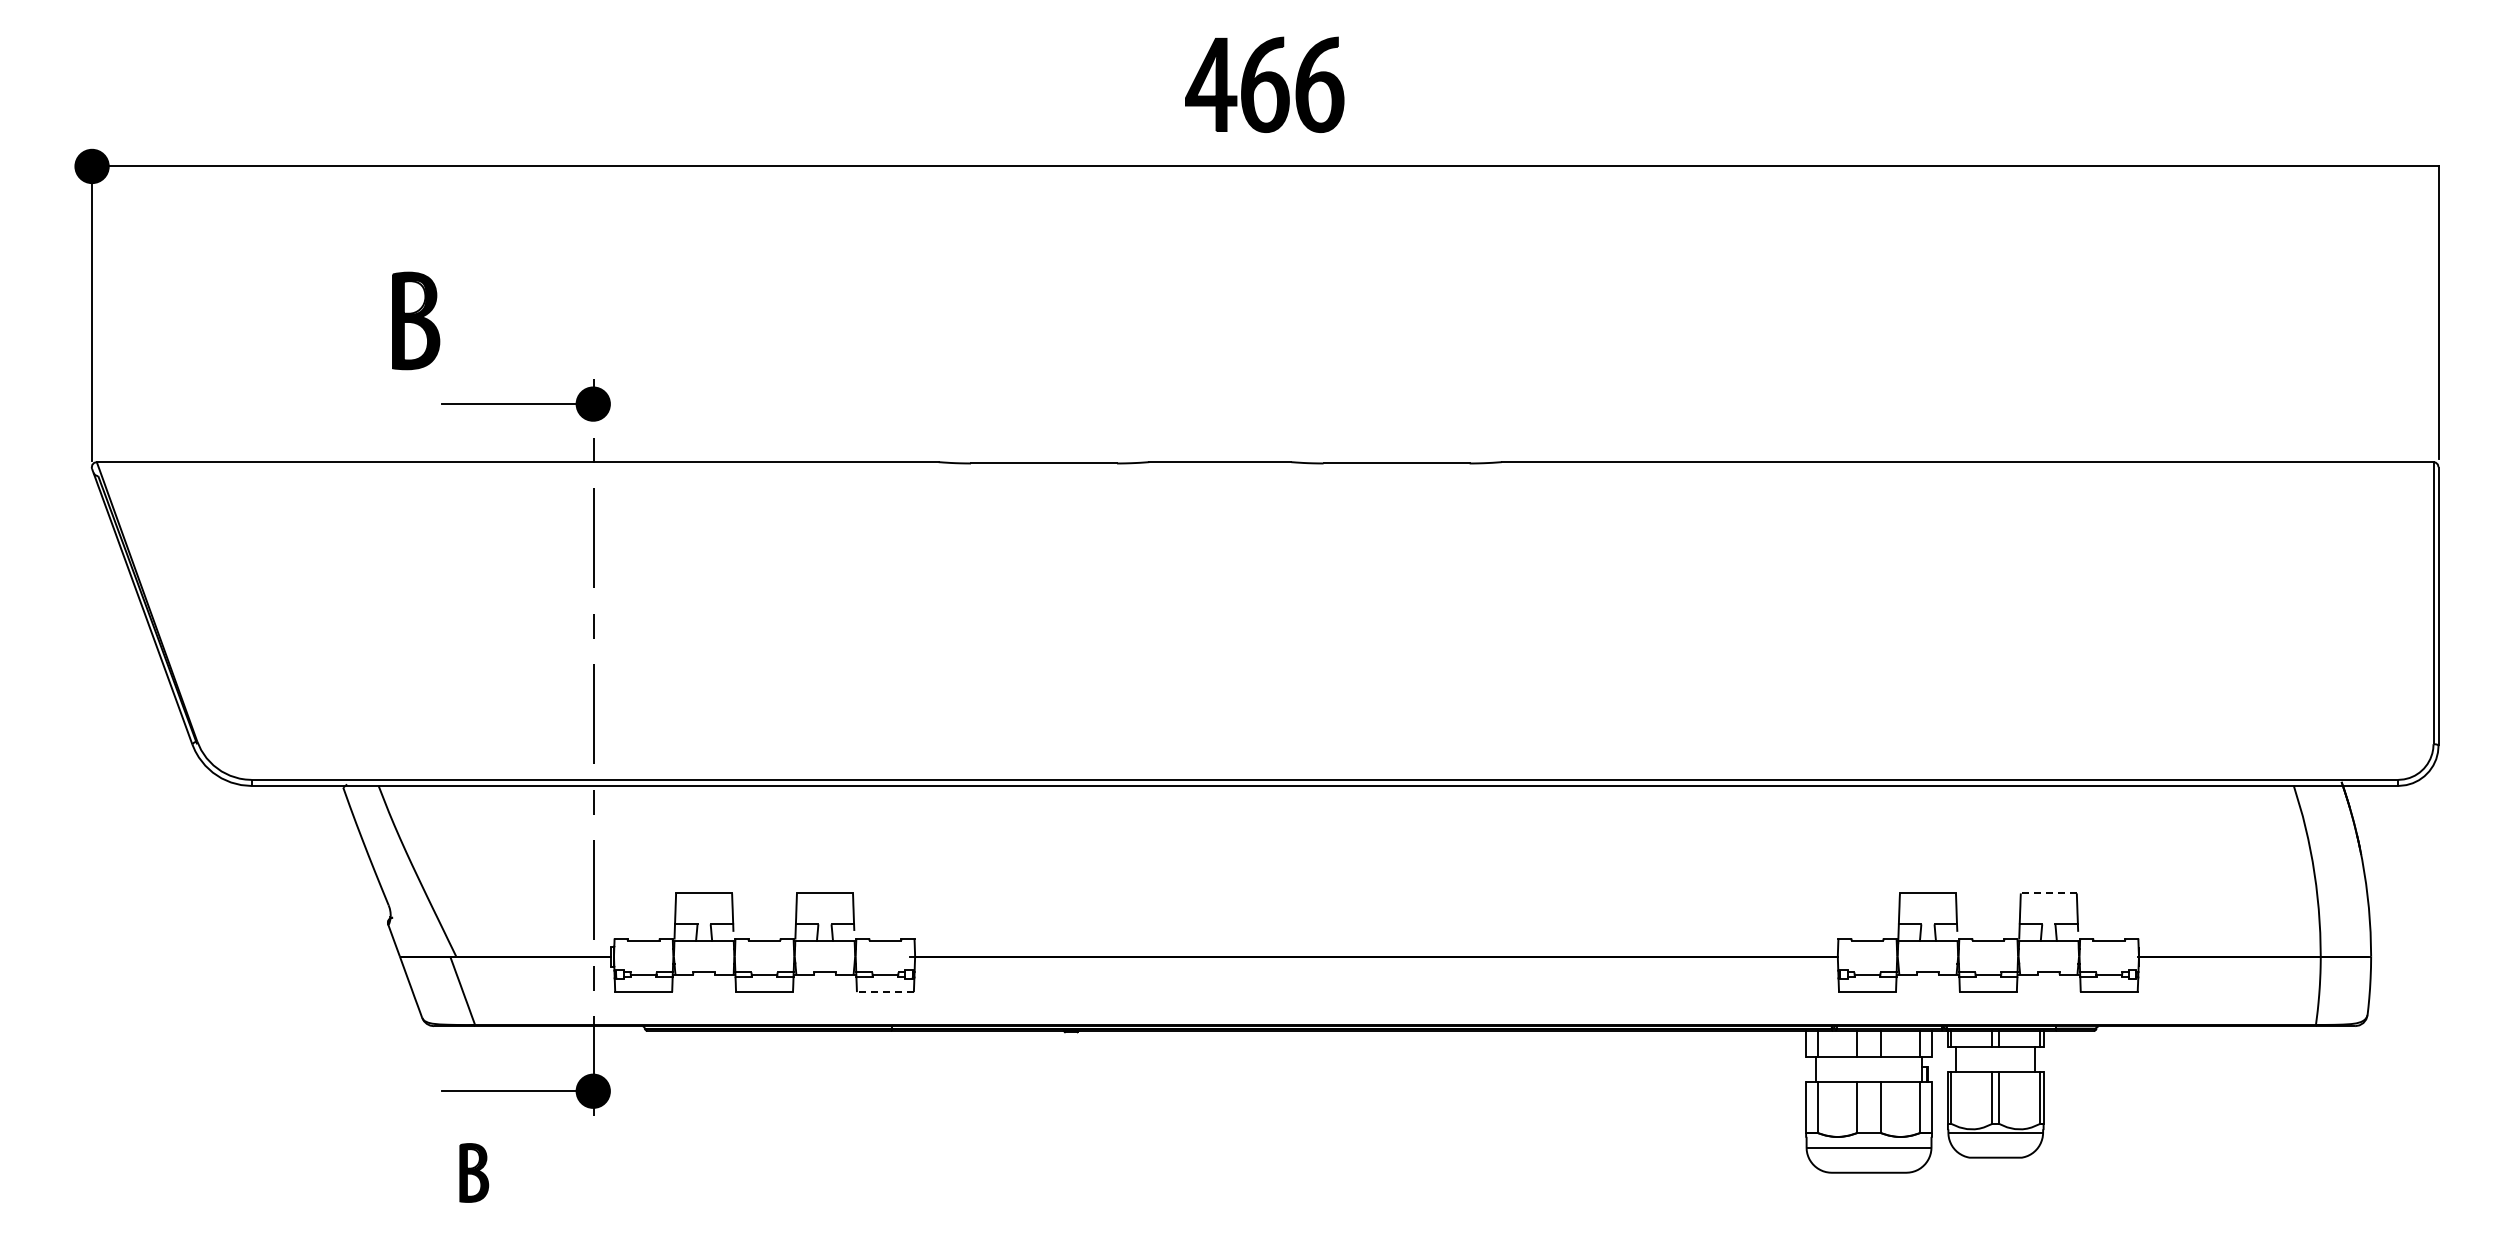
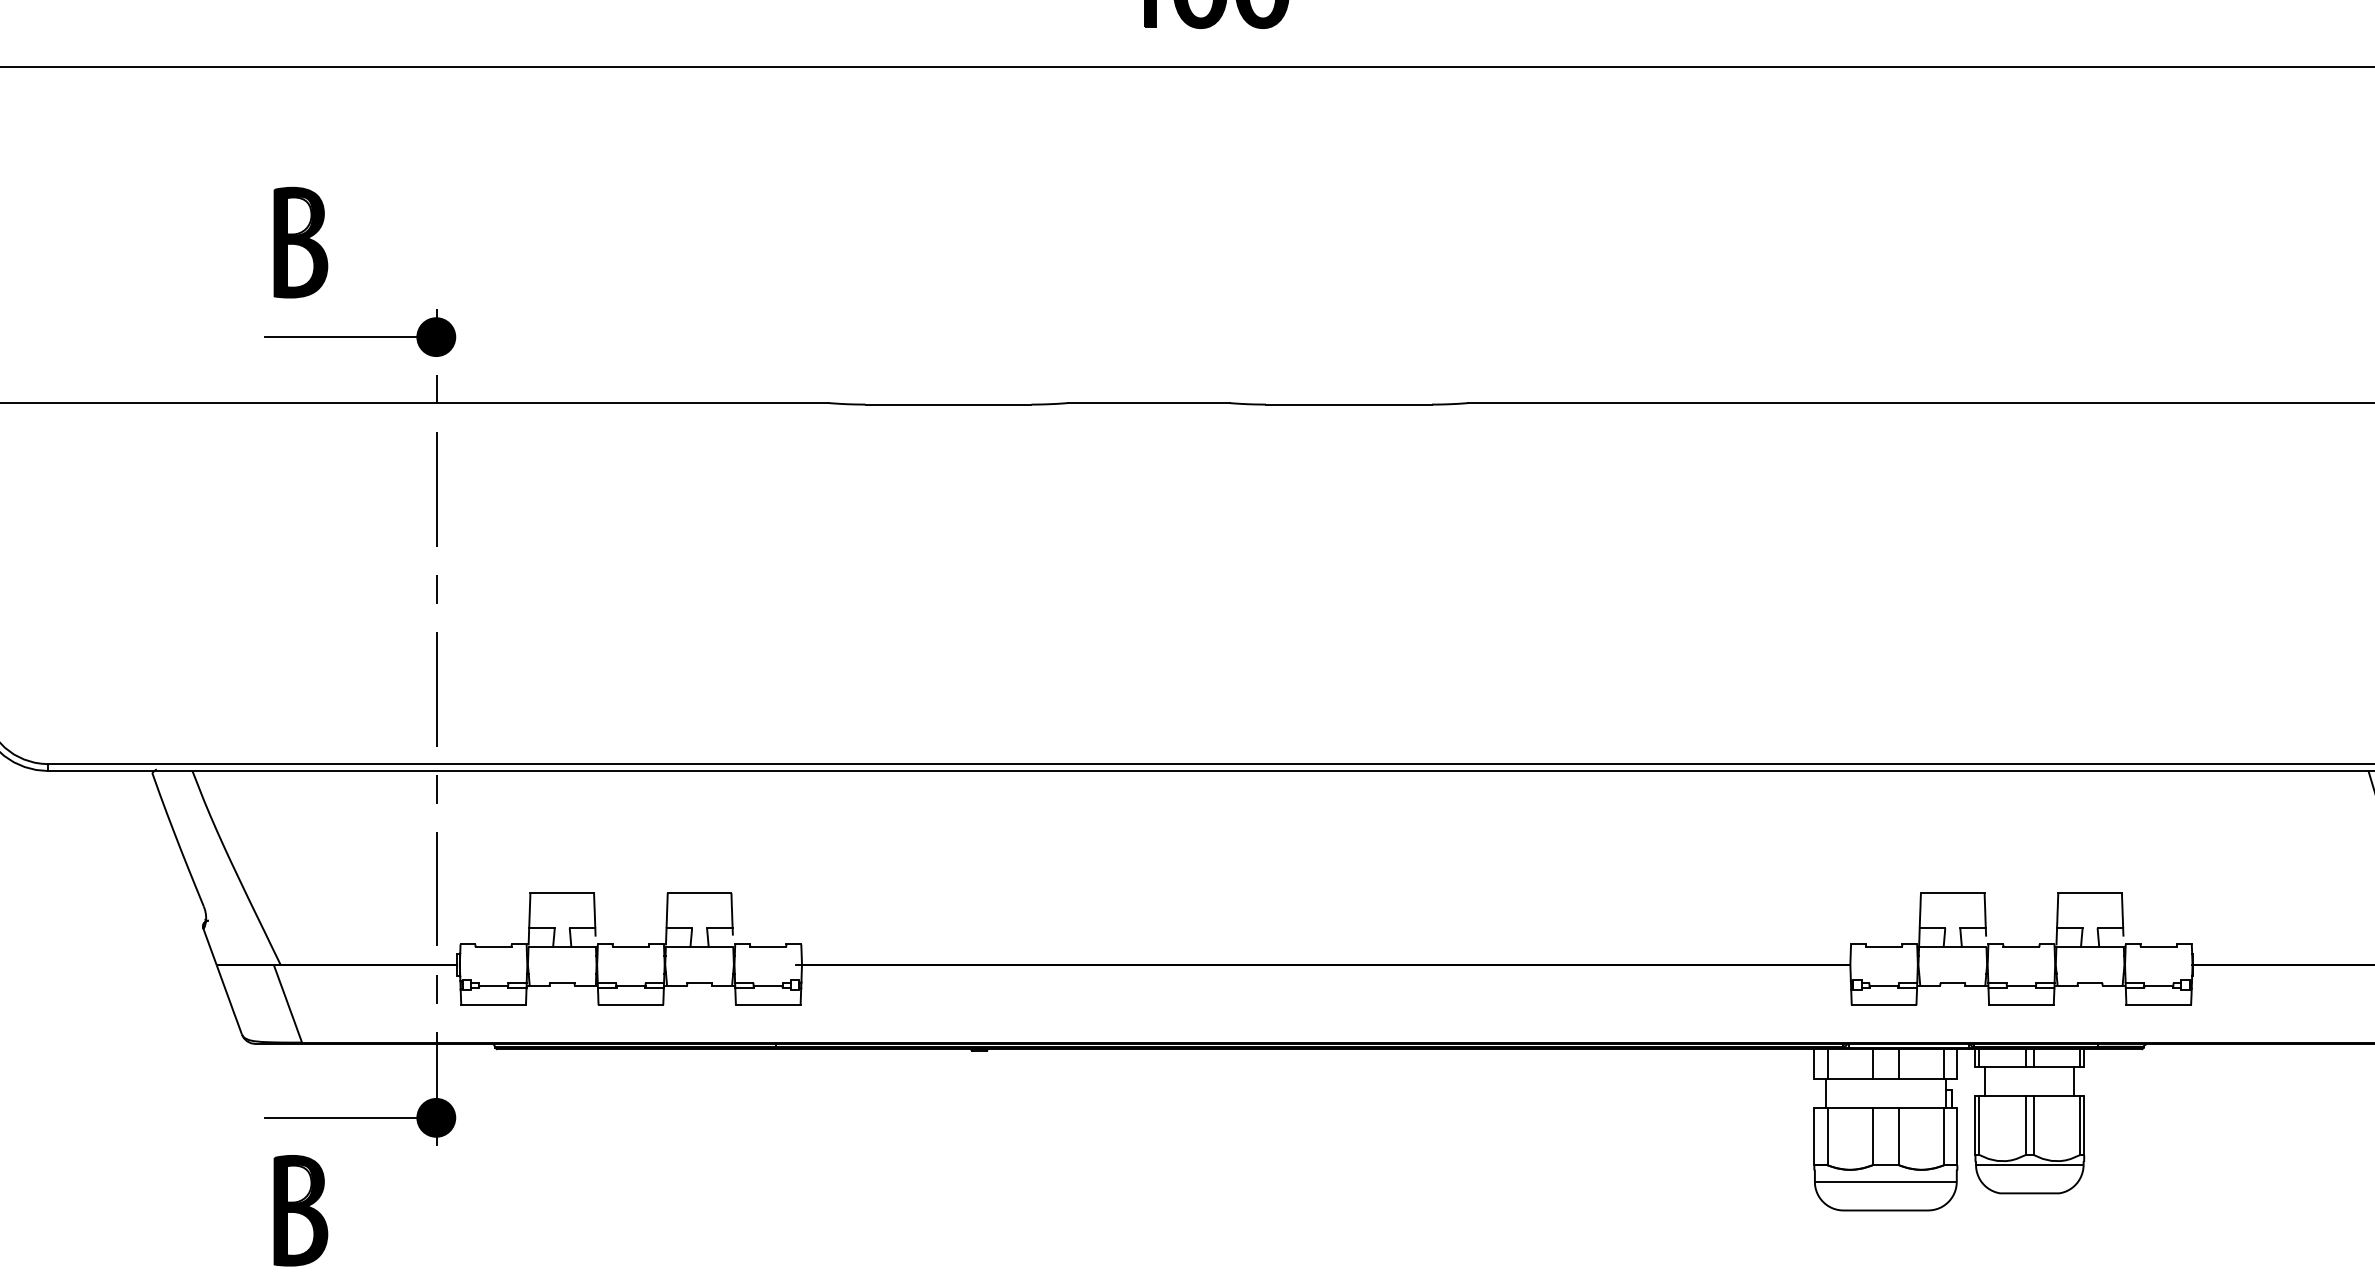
part: (416, 320) -> (301, 242), moved
line: (2048, 893) -> (2089, 893), dashed -> solid
line: (884, 992) -> (767, 1005), dashed -> solid
part: (474, 1172) -> (301, 1210), size x1.67

